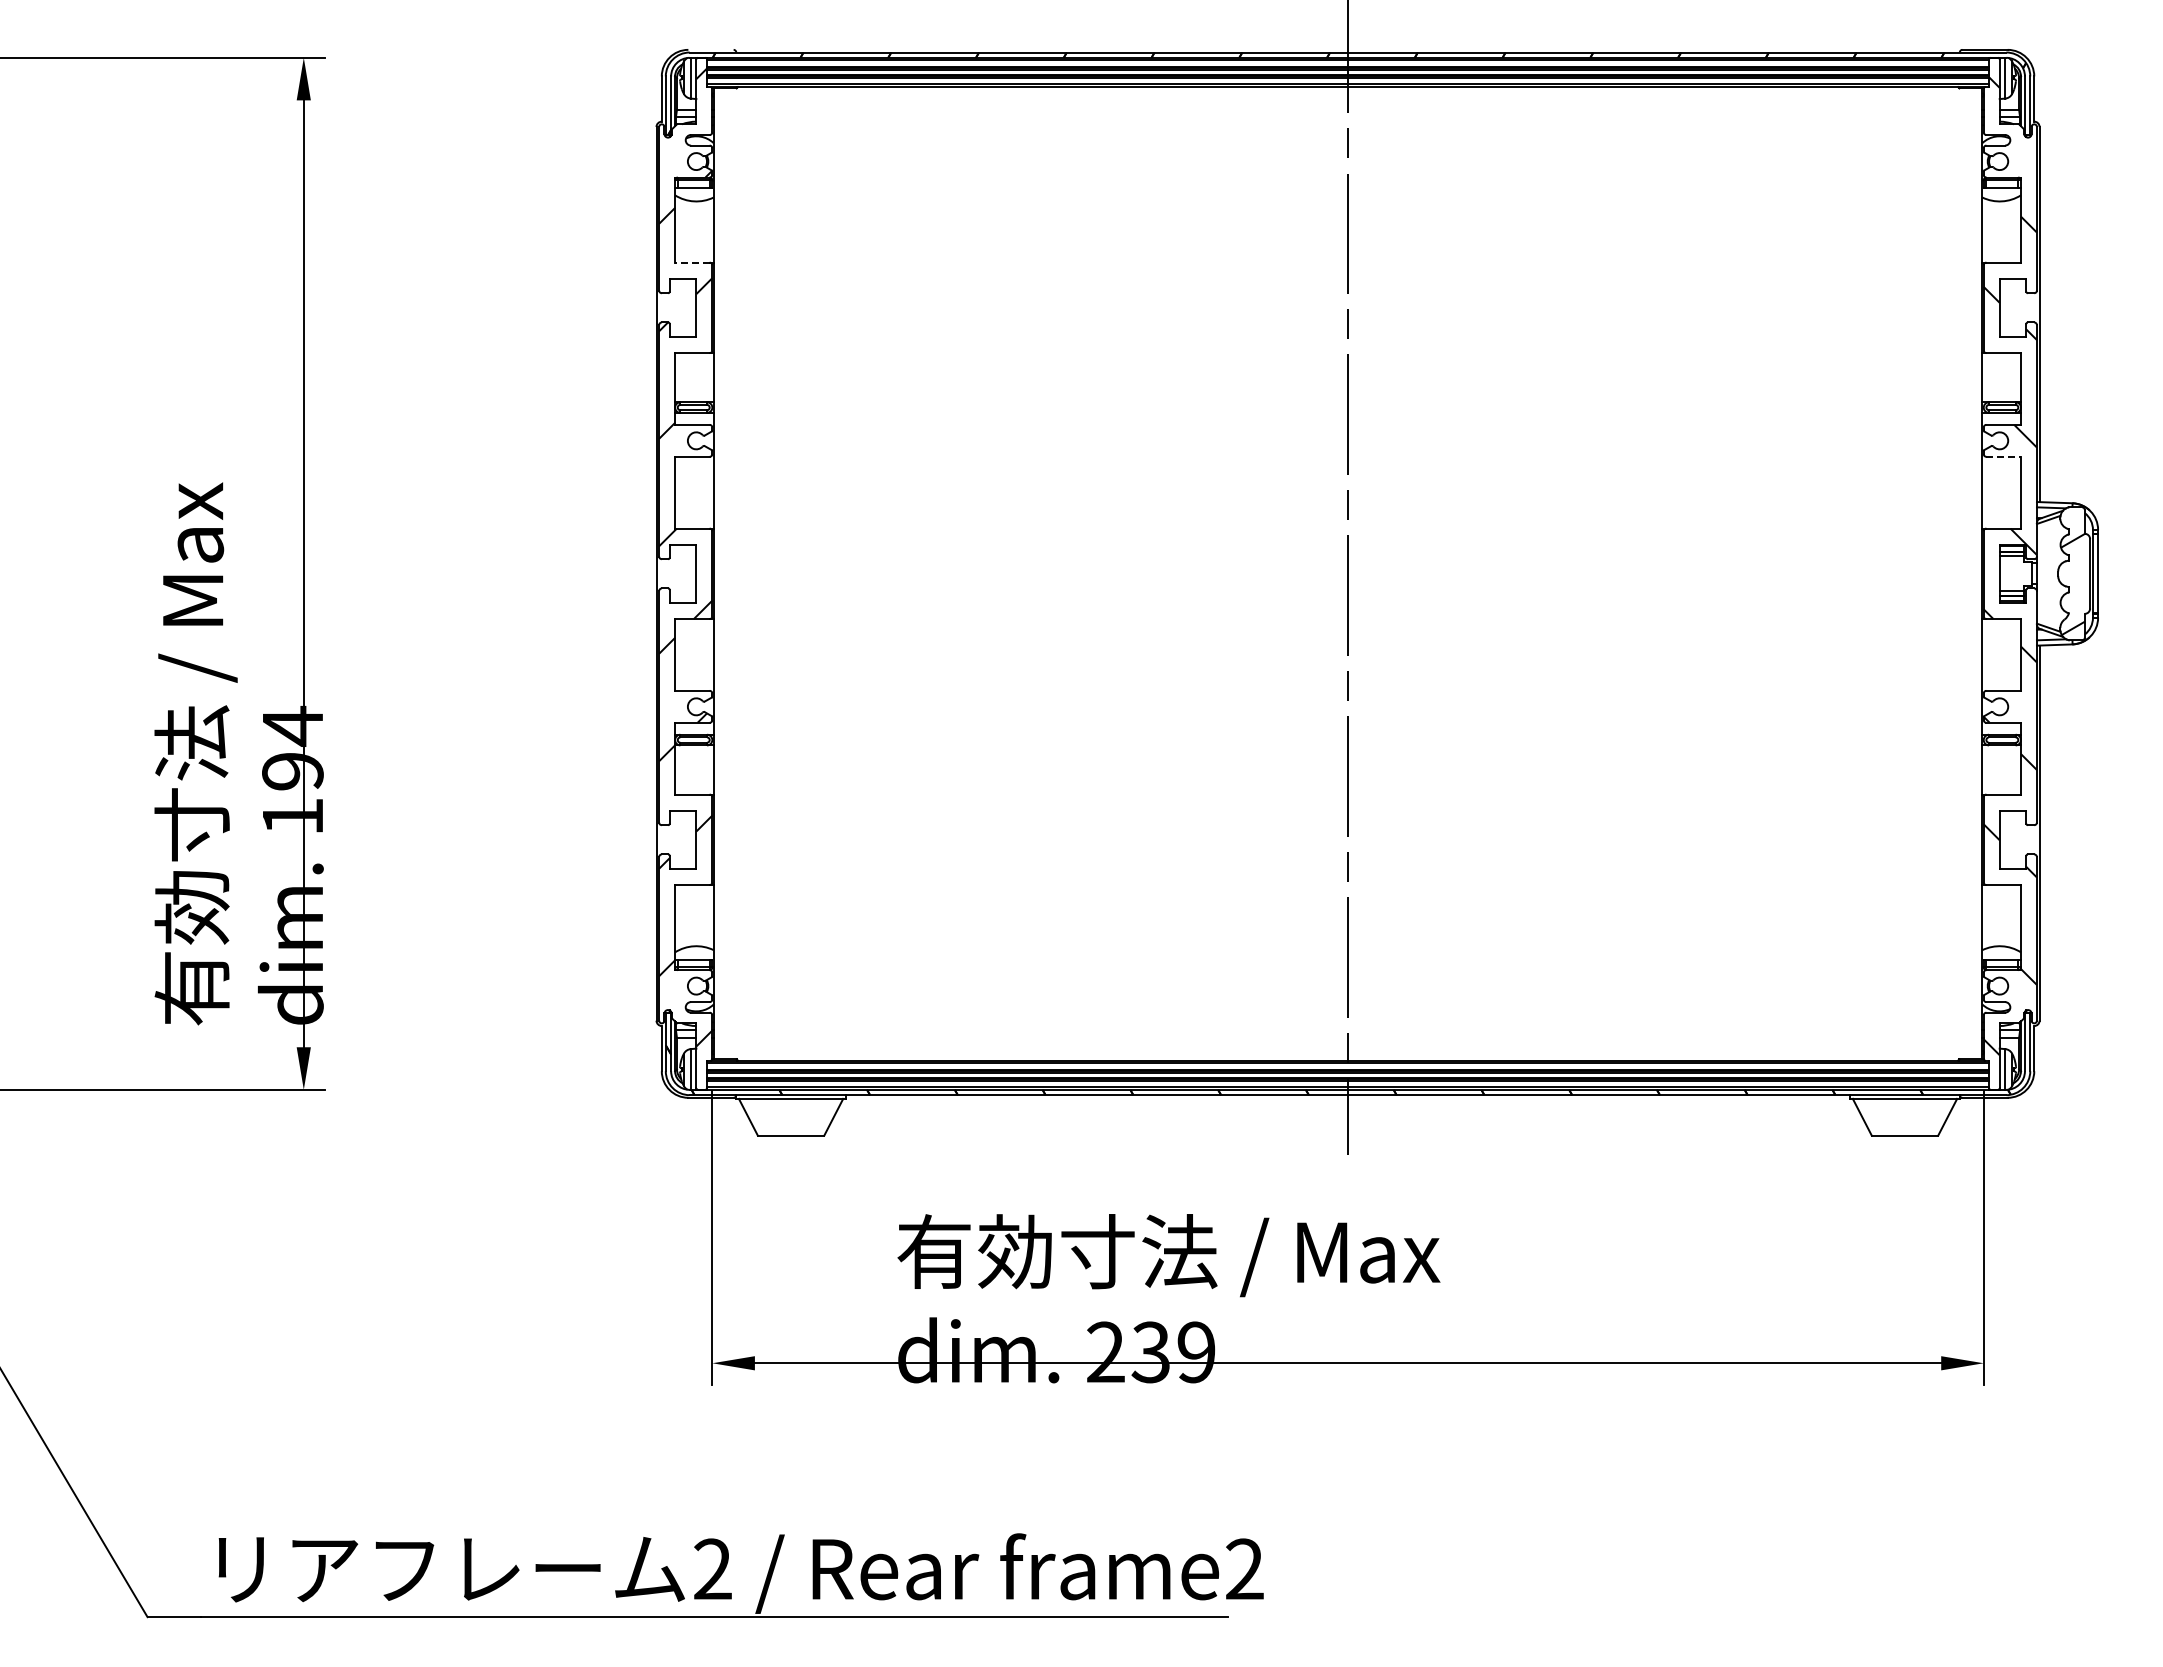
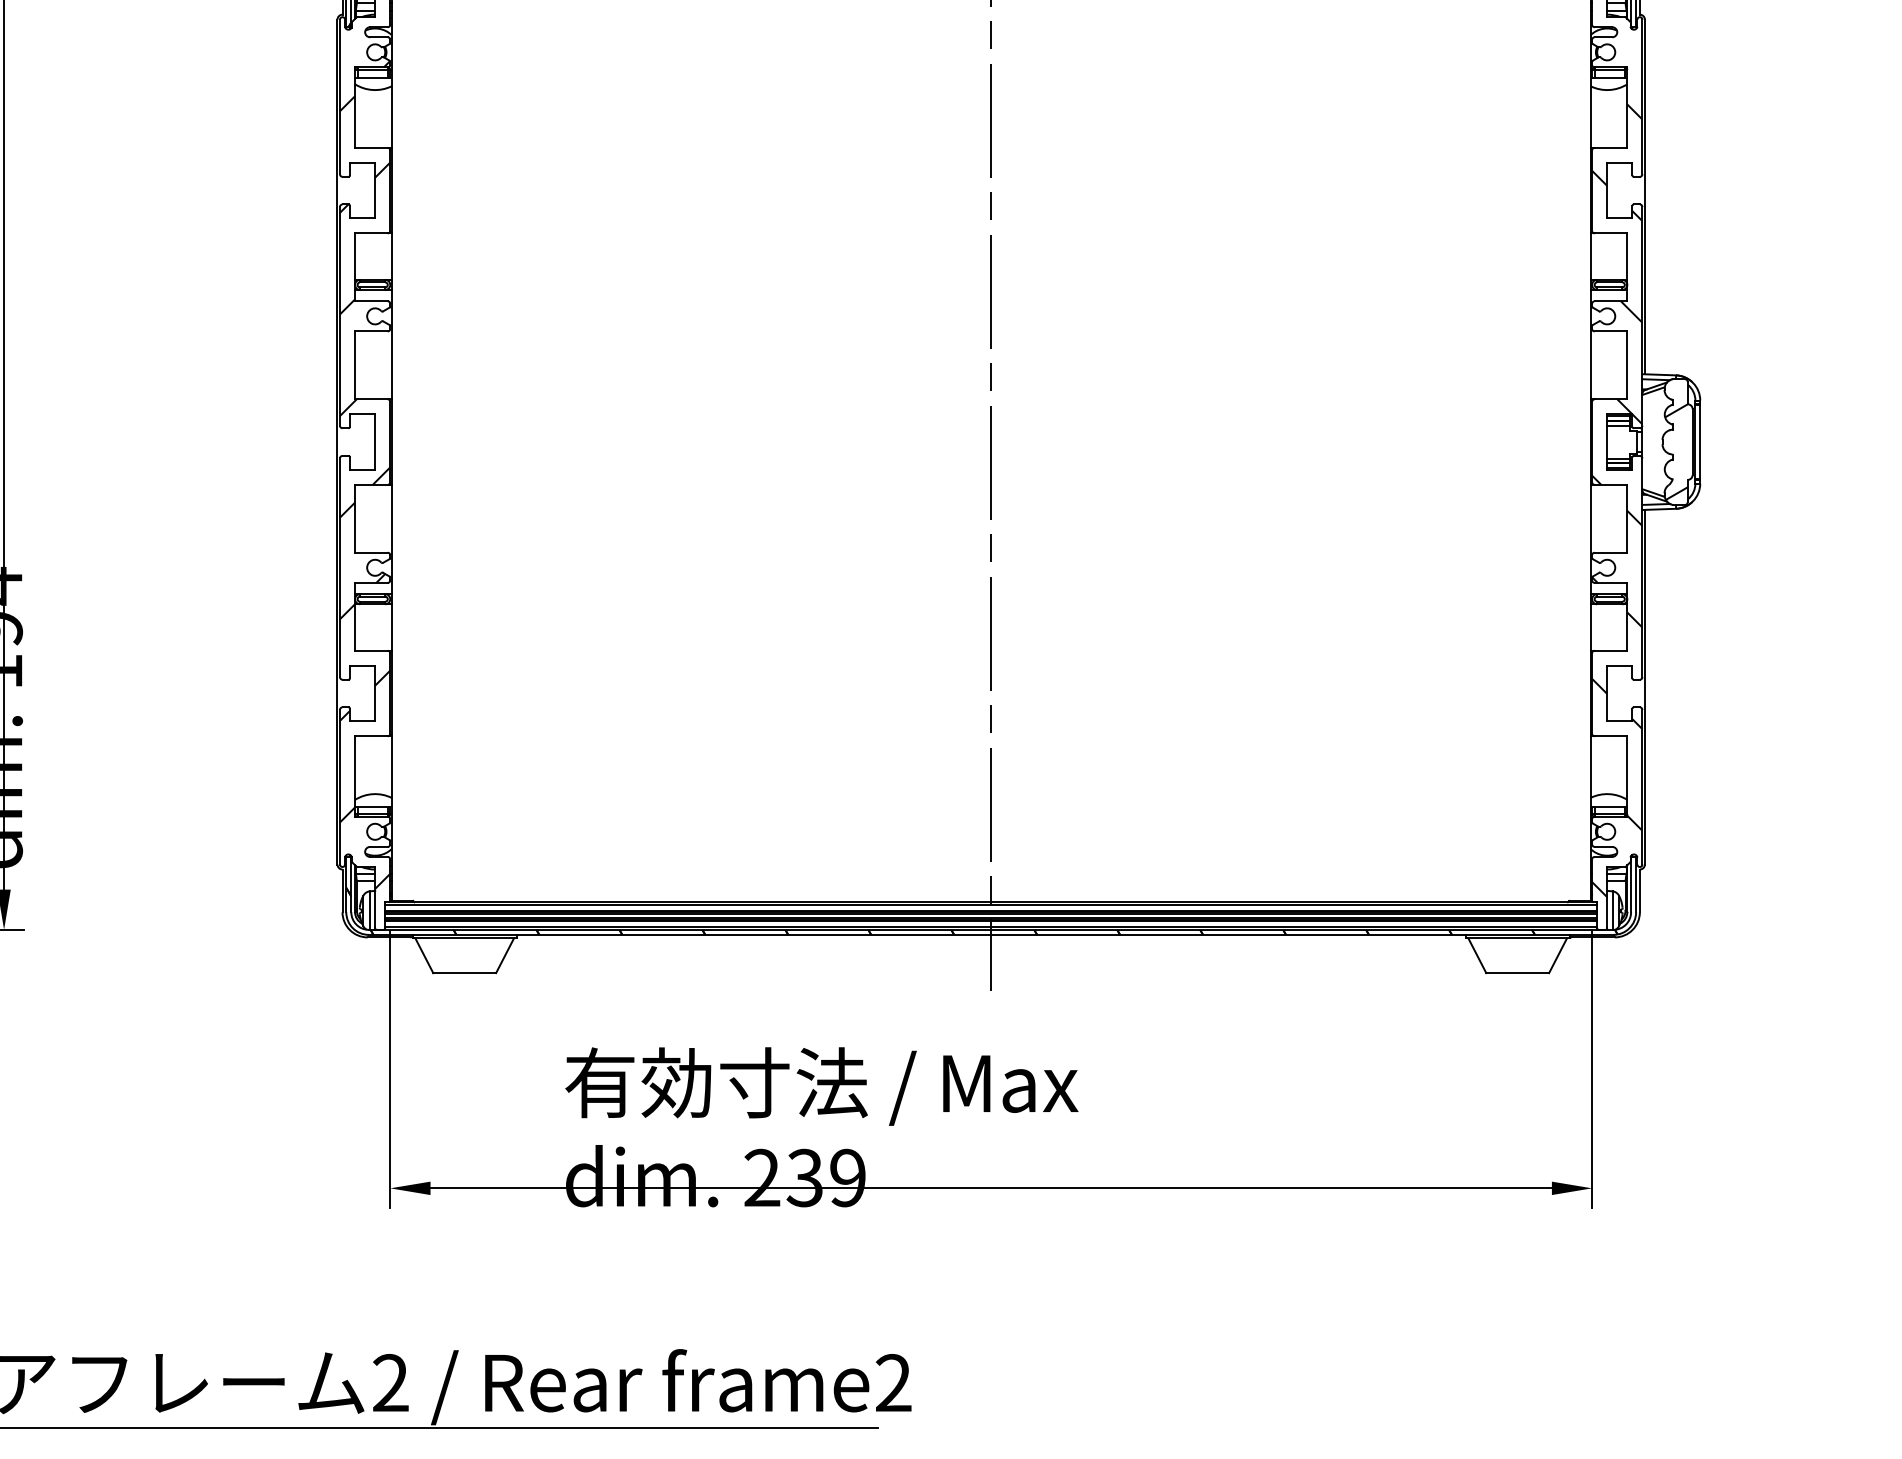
line: (691, 262) -> (370, 147), dashed -> solid
line: (2004, 456) -> (1611, 331), dashed -> solid

